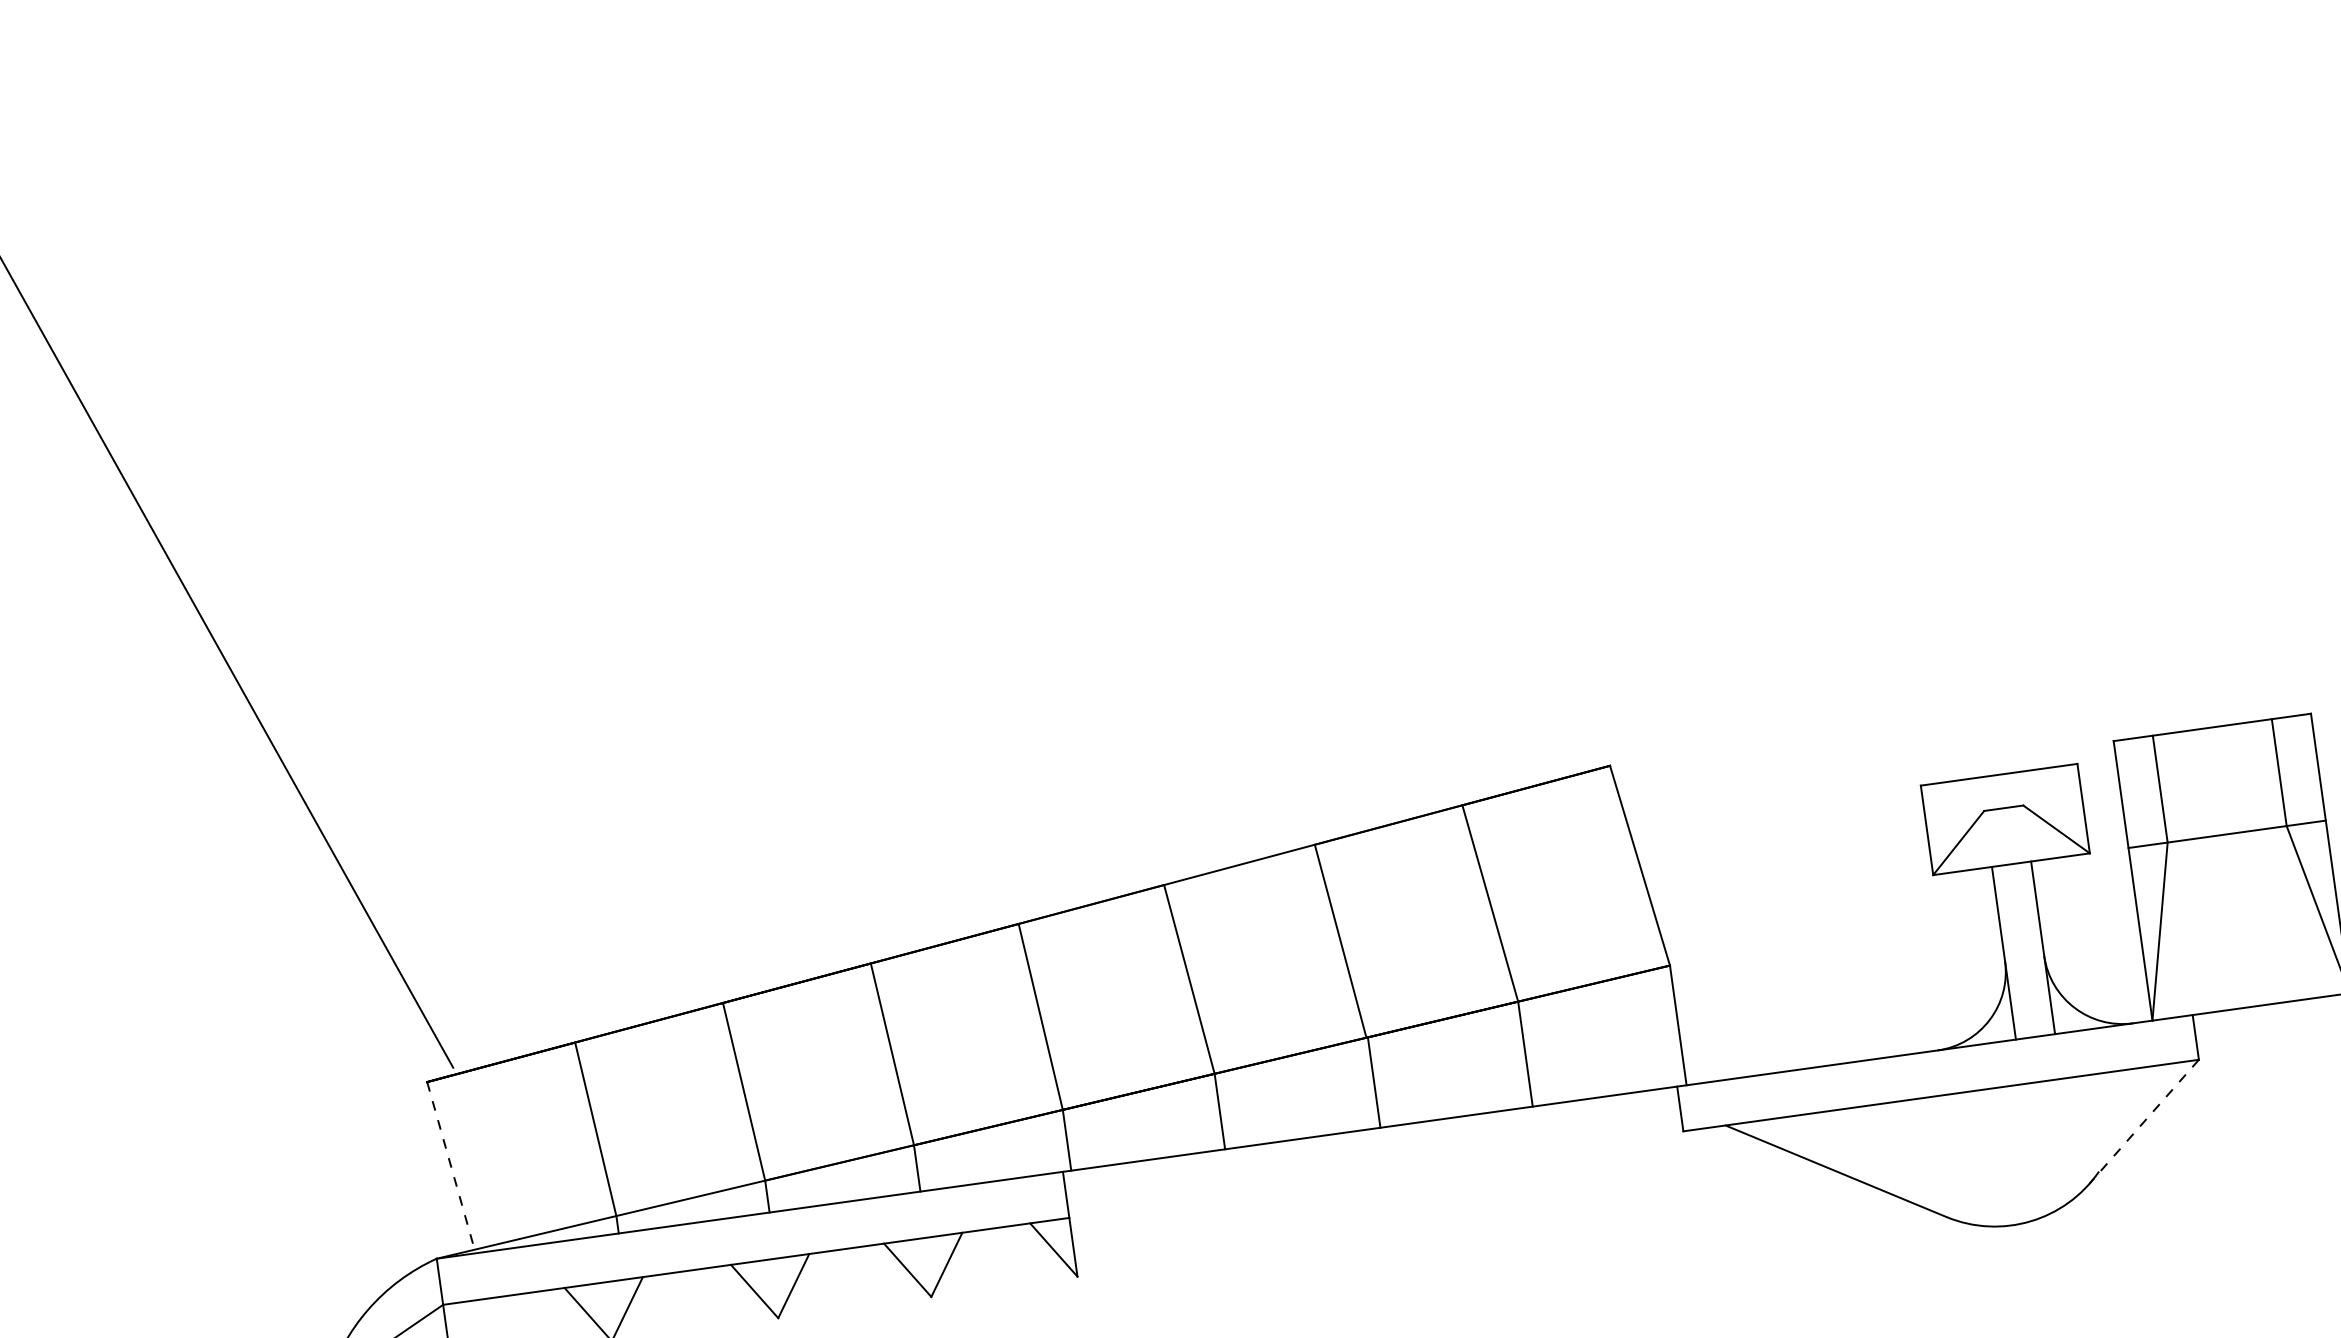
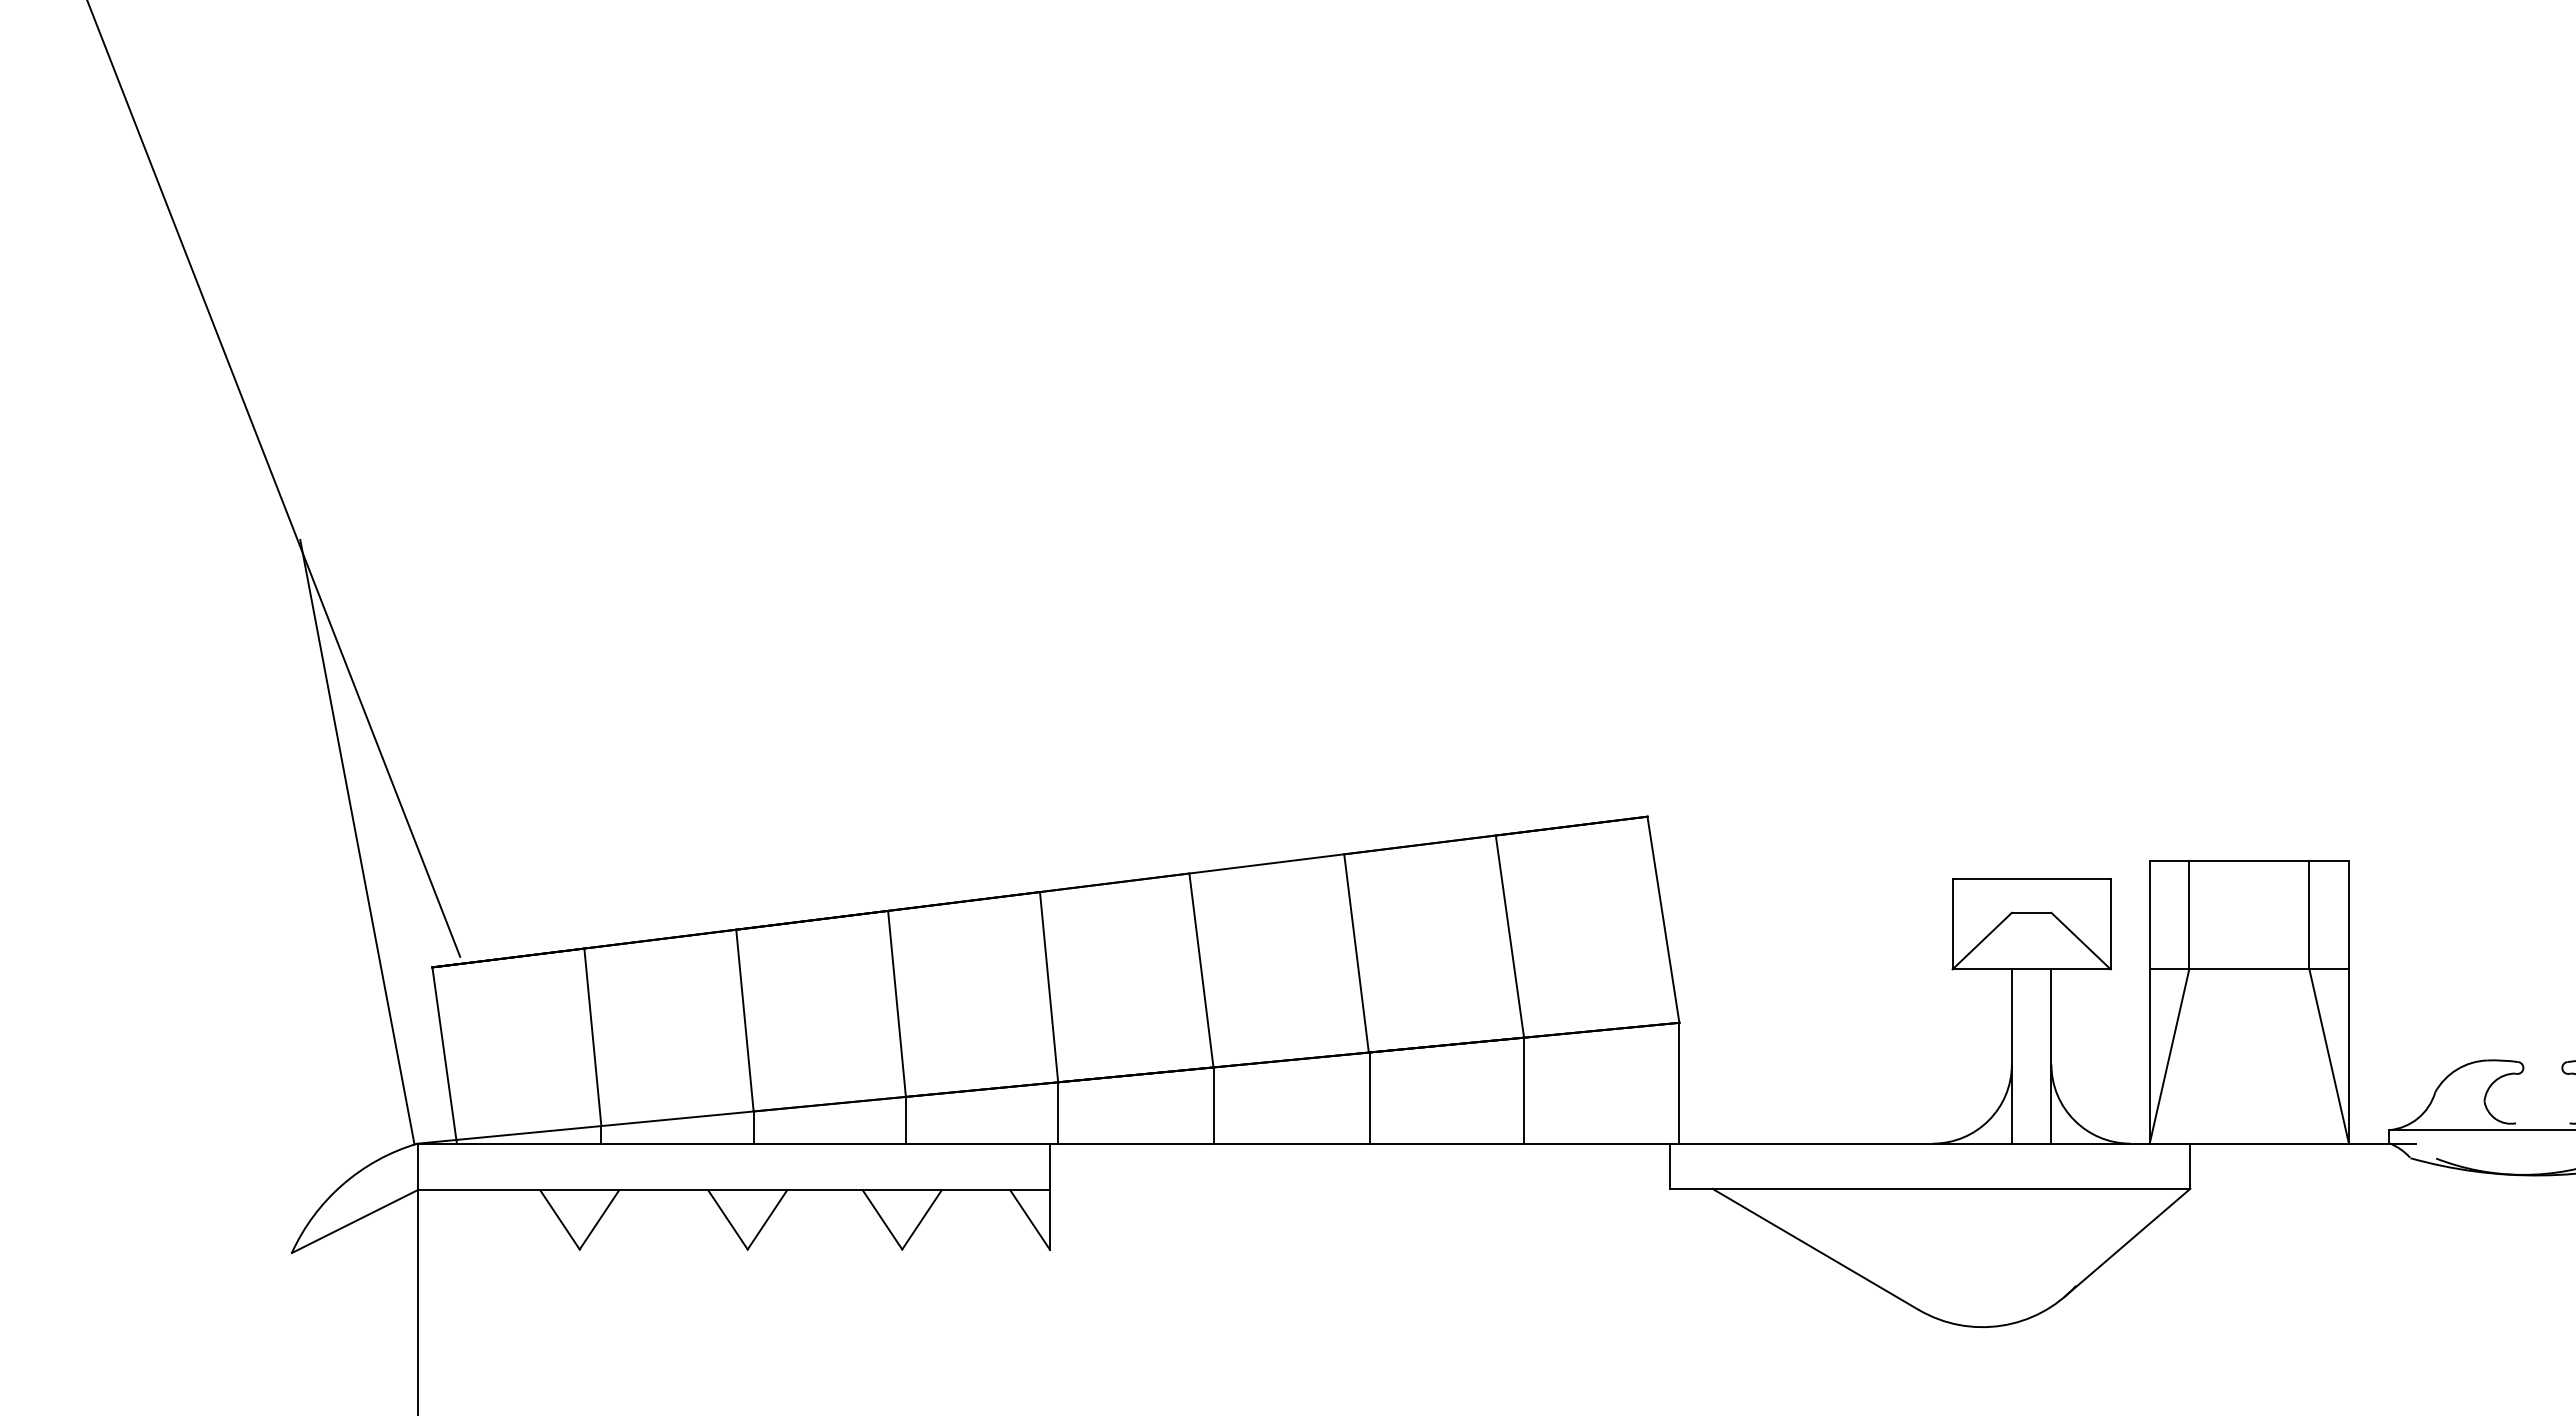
line: (335, 967) -> (357, 841), added
line: (2144, 1121) -> (2127, 1242), dashed -> solid
line: (451, 1167) -> (444, 1055), dashed -> solid

